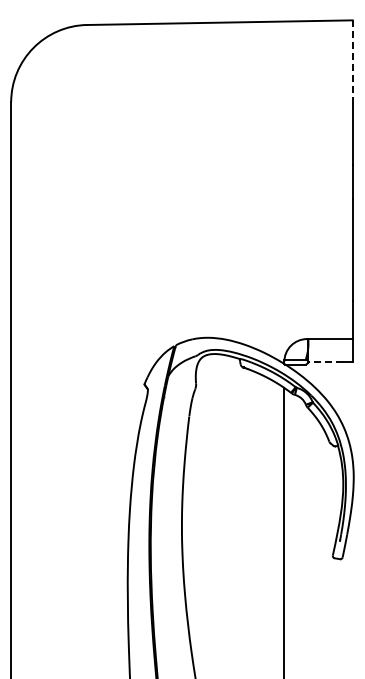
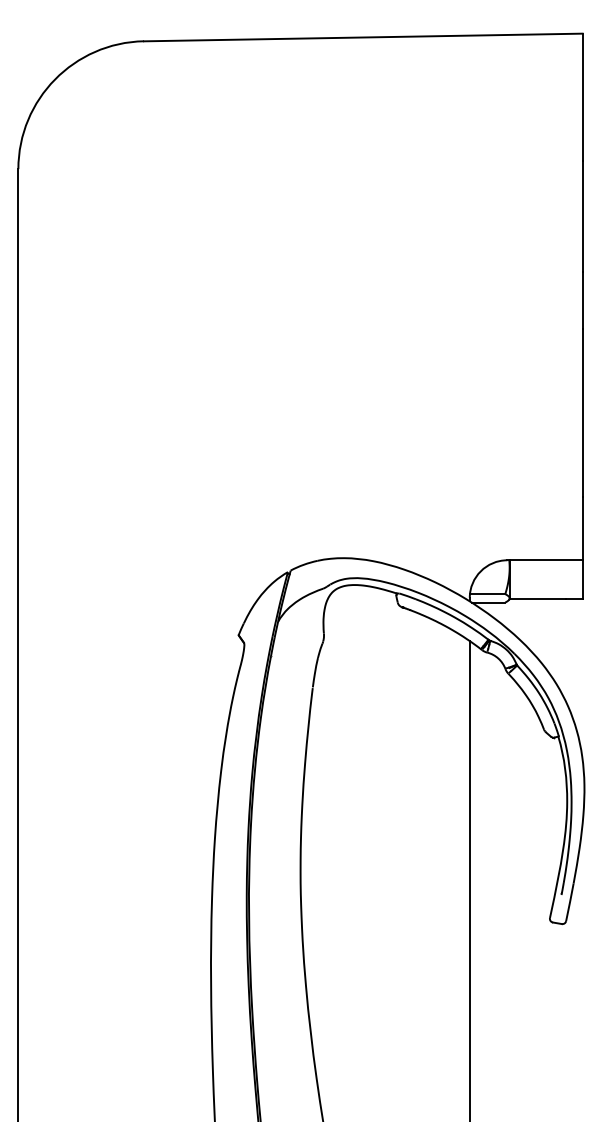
line: (352, 59) -> (582, 98), dashed -> solid
line: (325, 362) -> (537, 599), dashed -> solid

